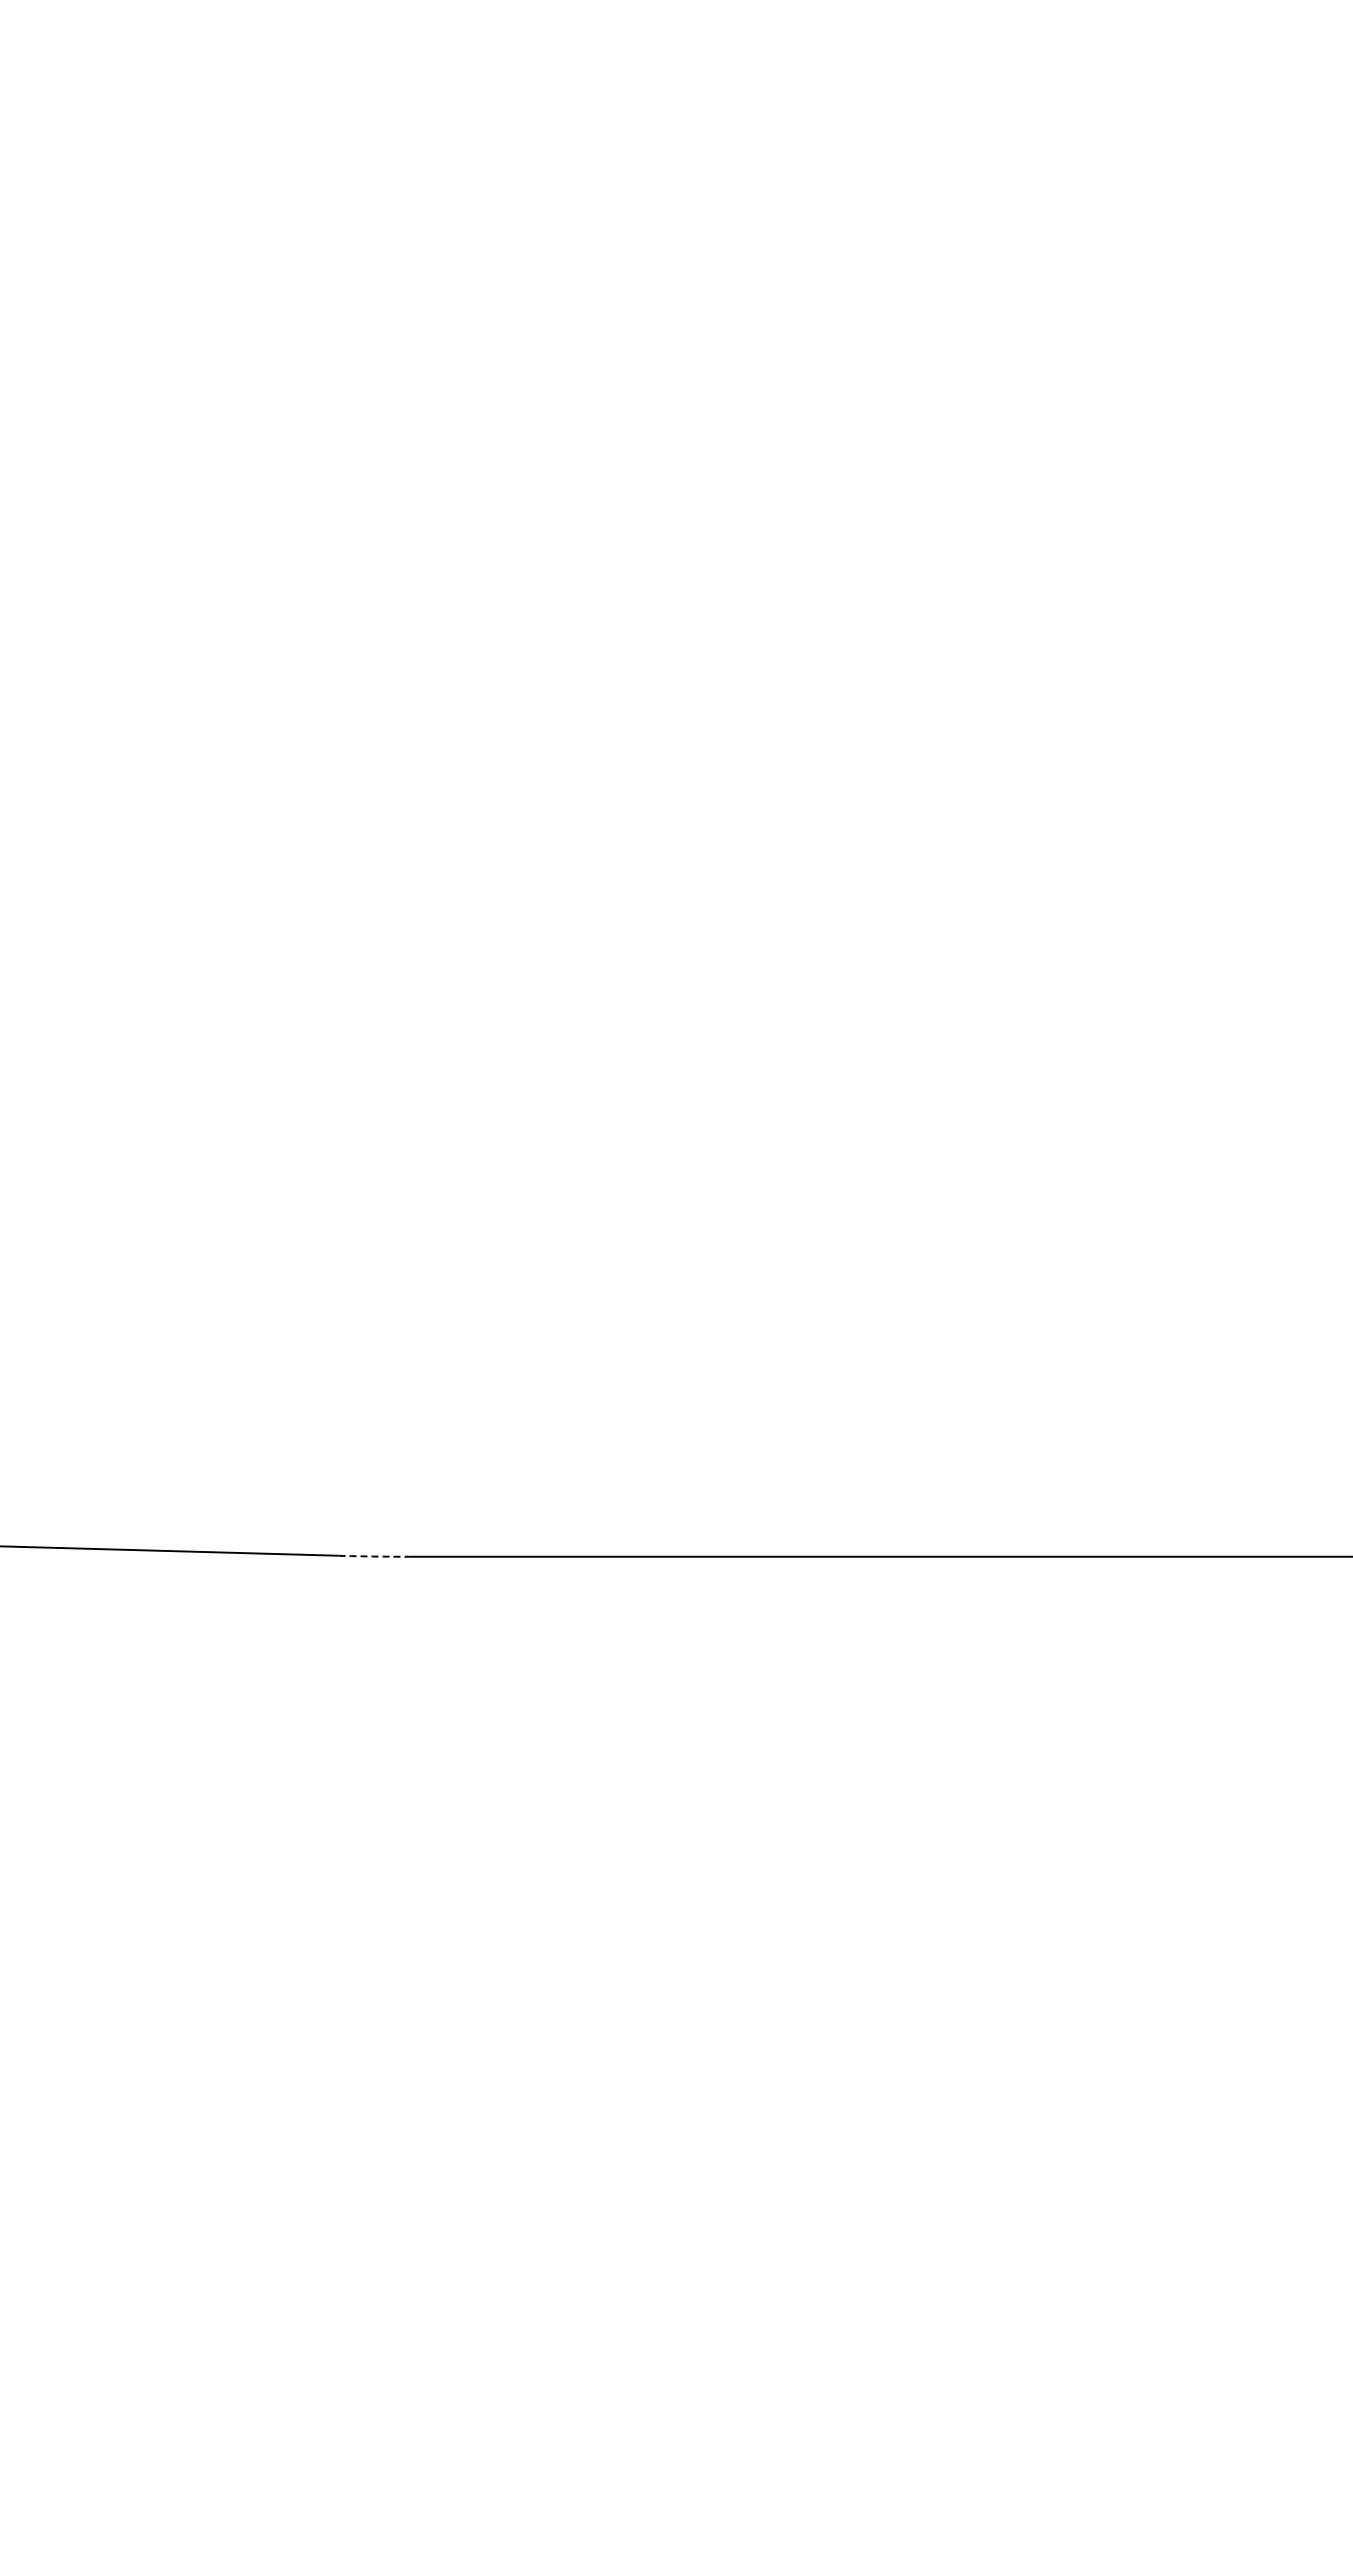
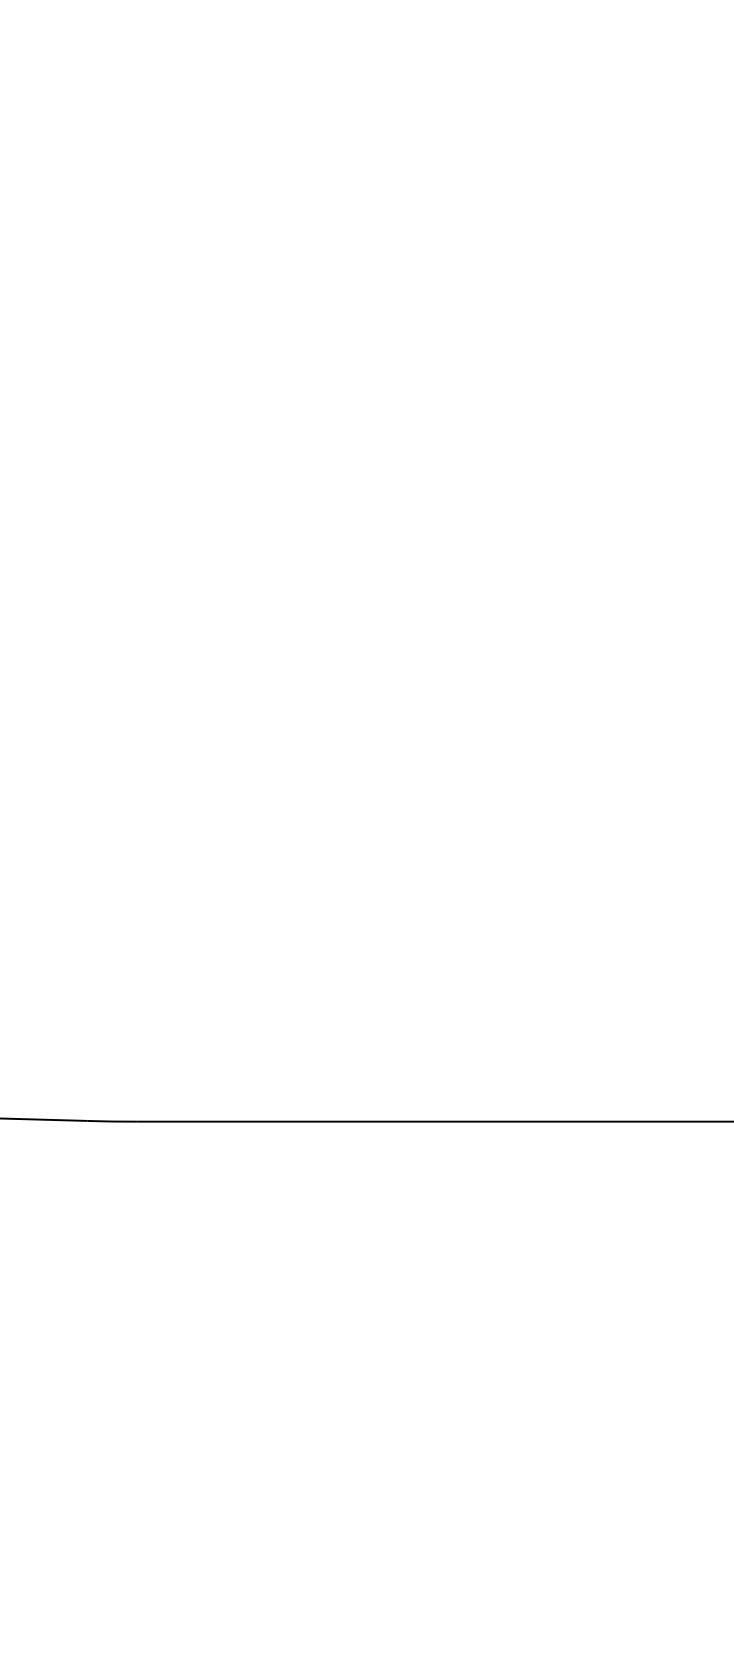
arc: (373, 1556) -> (112, 1121), dashed -> solid

